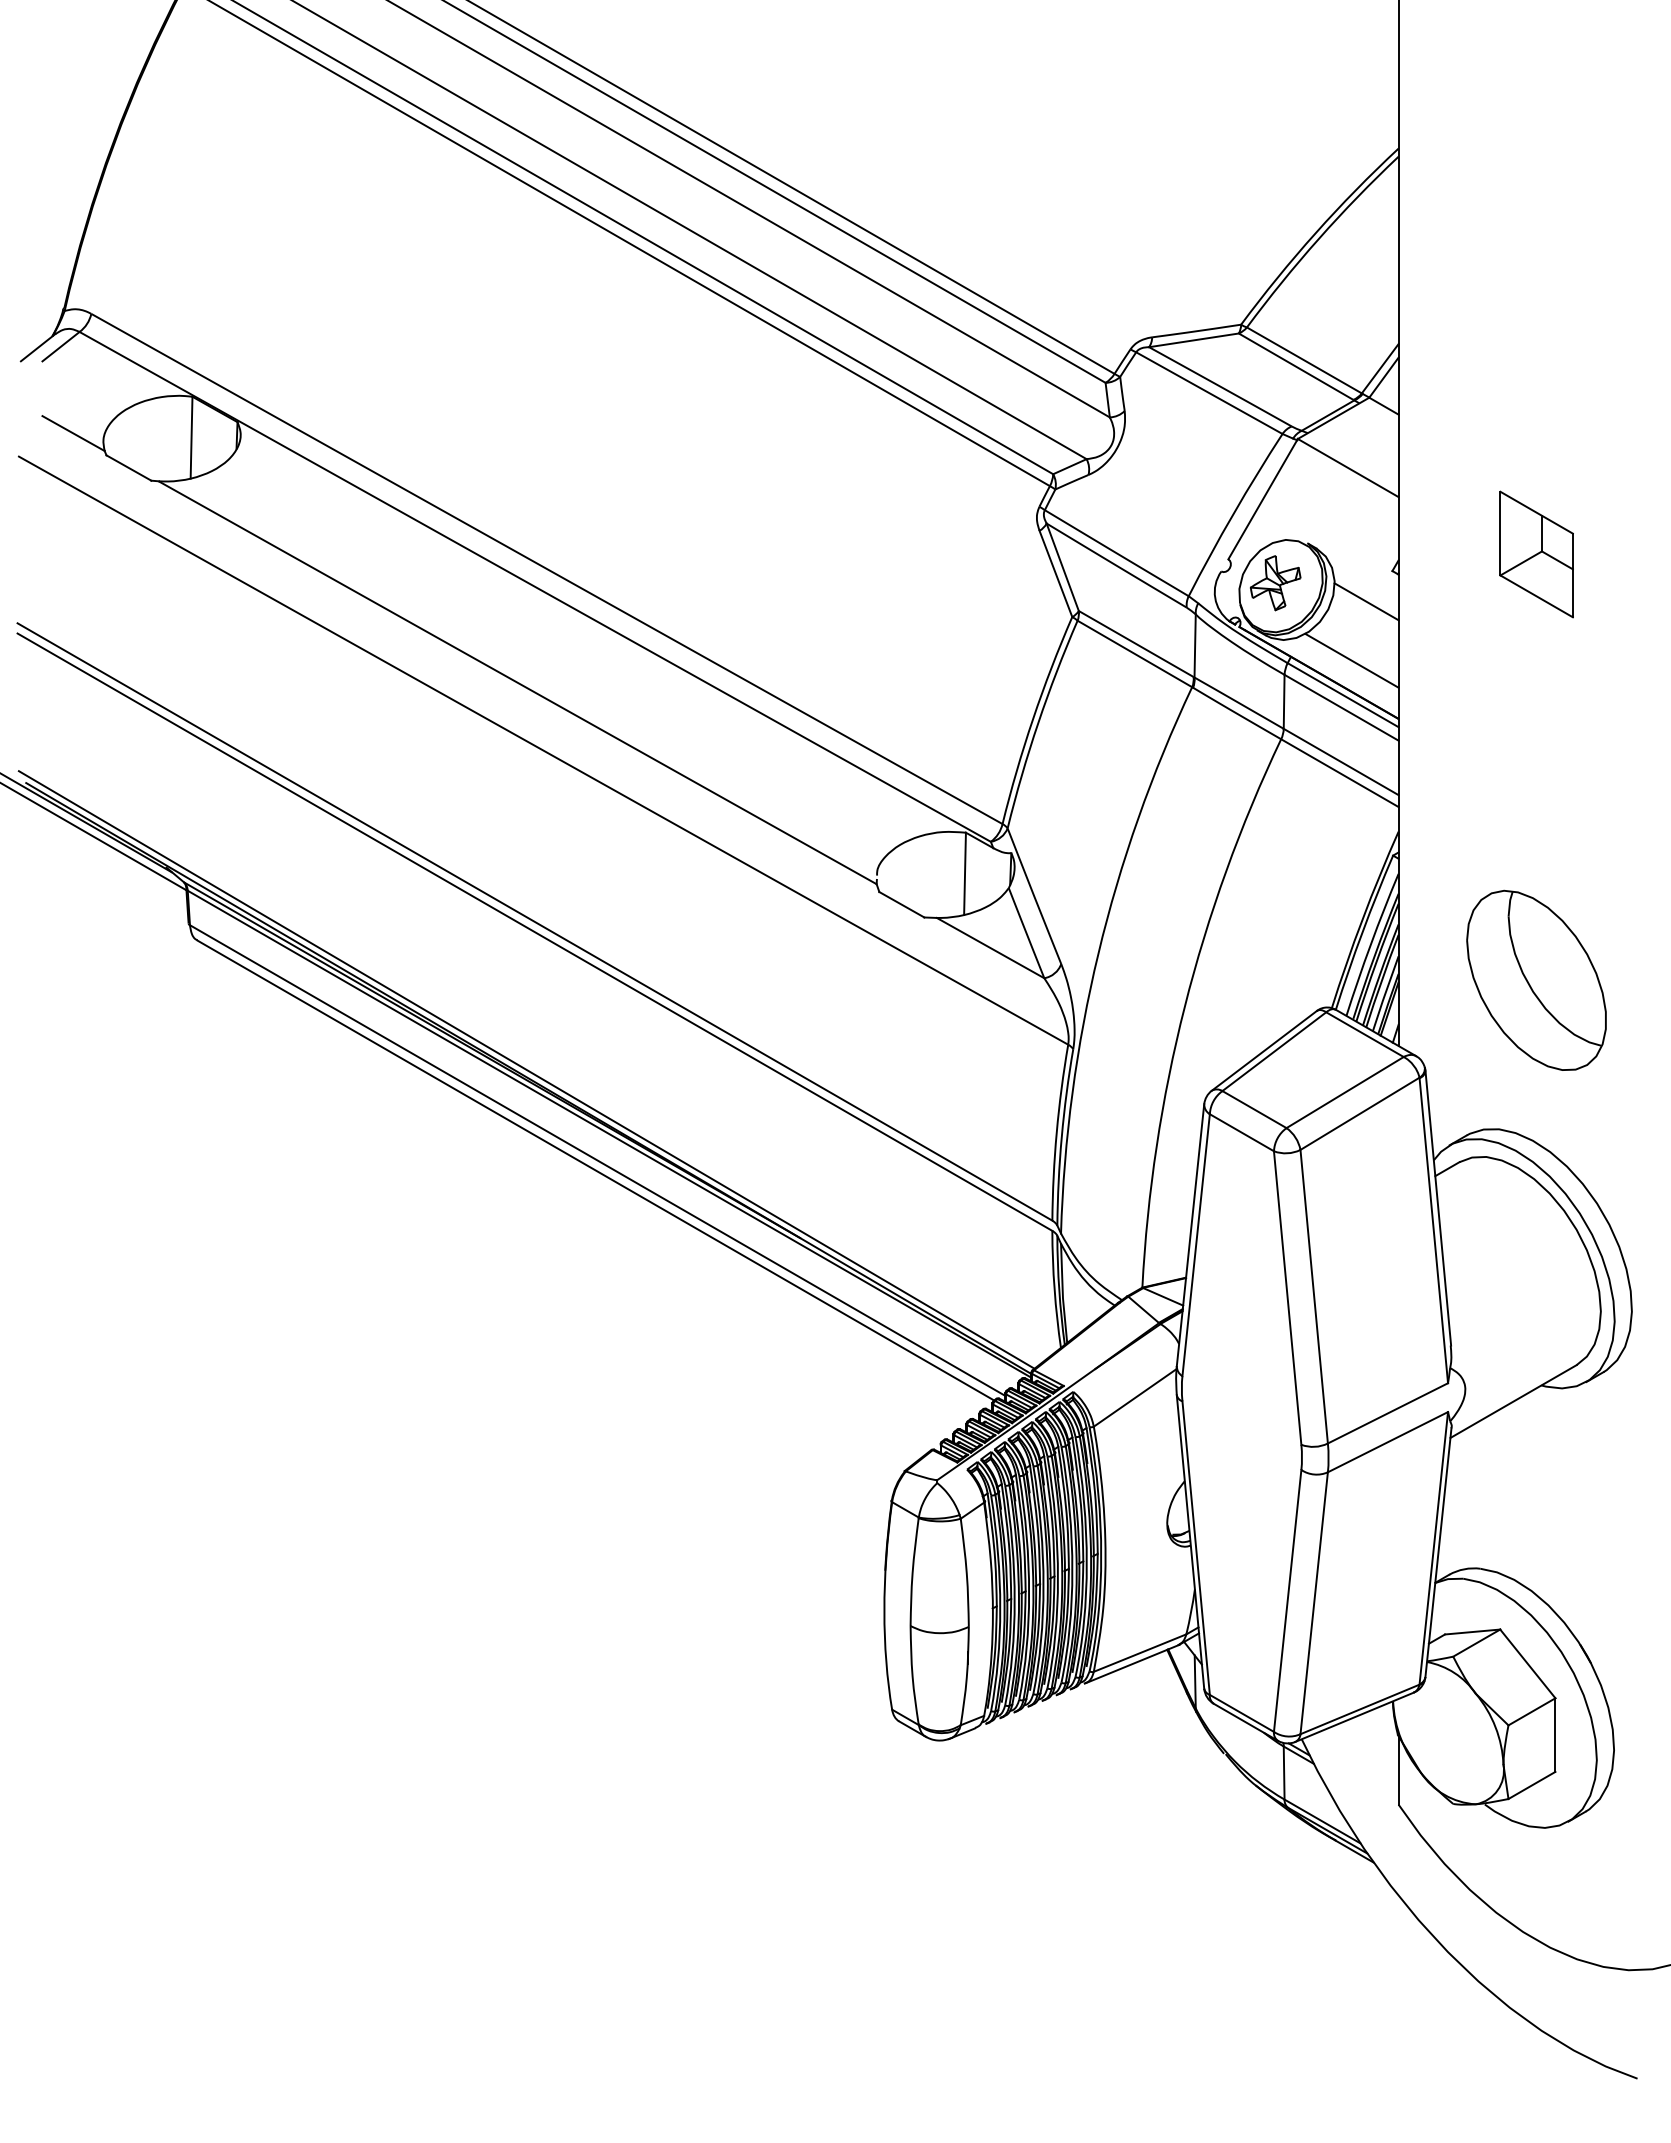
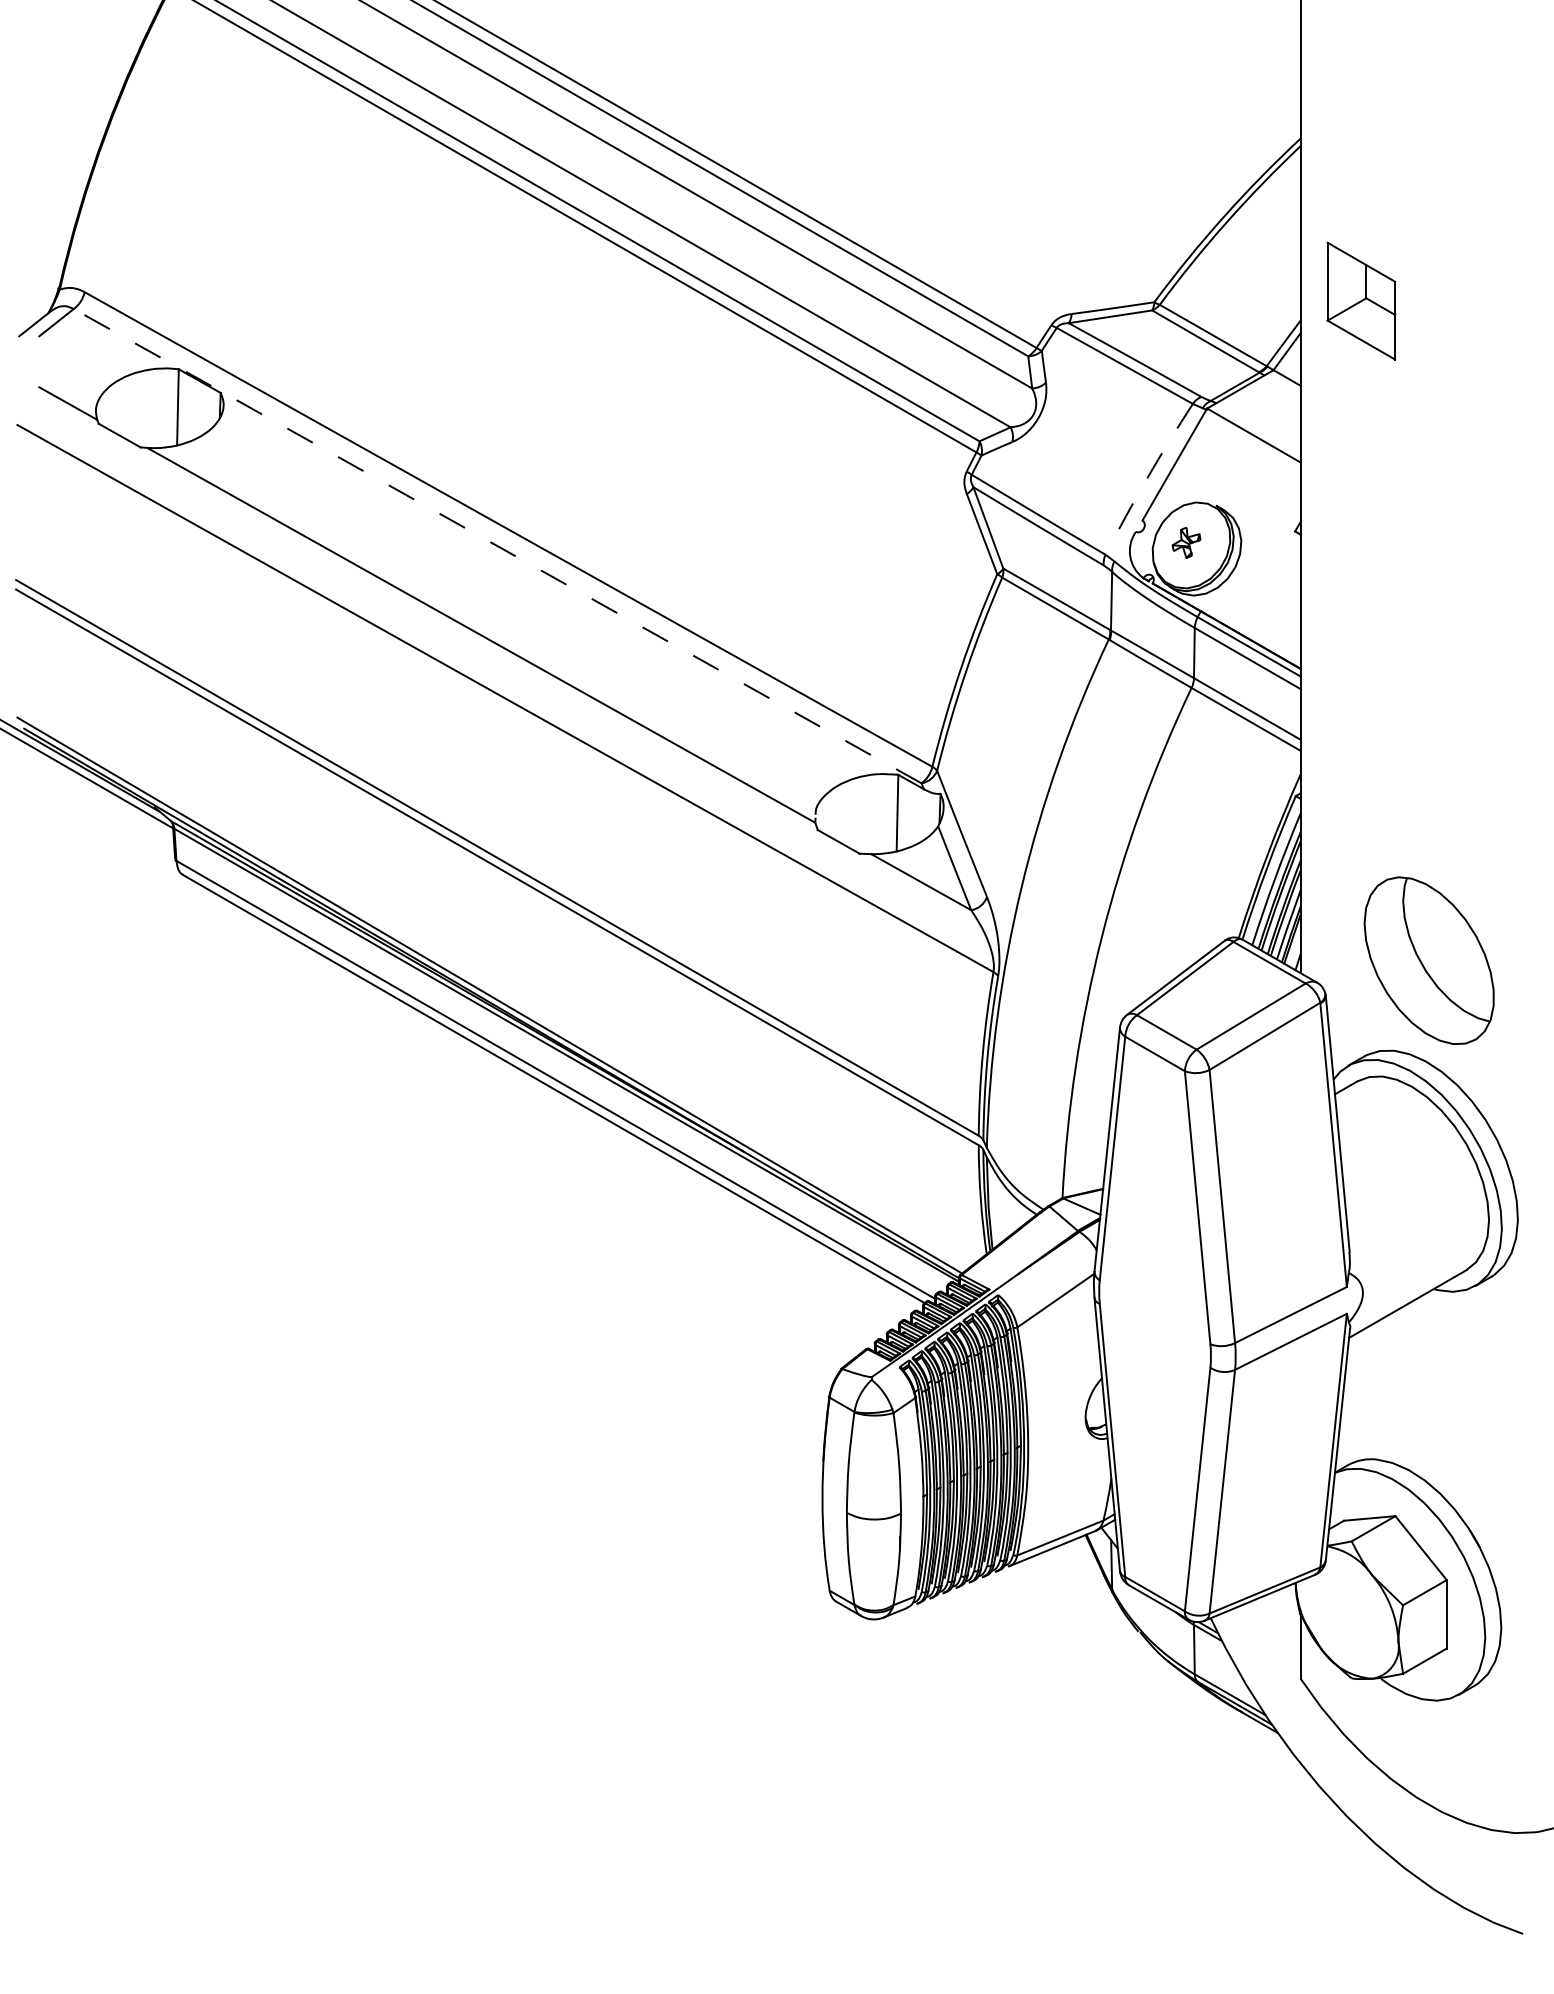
arc: (1233, 513) -> (1147, 477), solid -> dashed
part: (1536, 554) -> (1361, 301), moved
part: (1275, 583) -> (1186, 543), size x0.6
line: (534, 586) -> (496, 545), solid -> dashed
line: (1366, 601) -> (1270, 559), removed
line: (1351, 660) -> (1257, 614), removed
part: (1536, 979) -> (1429, 959), moved

